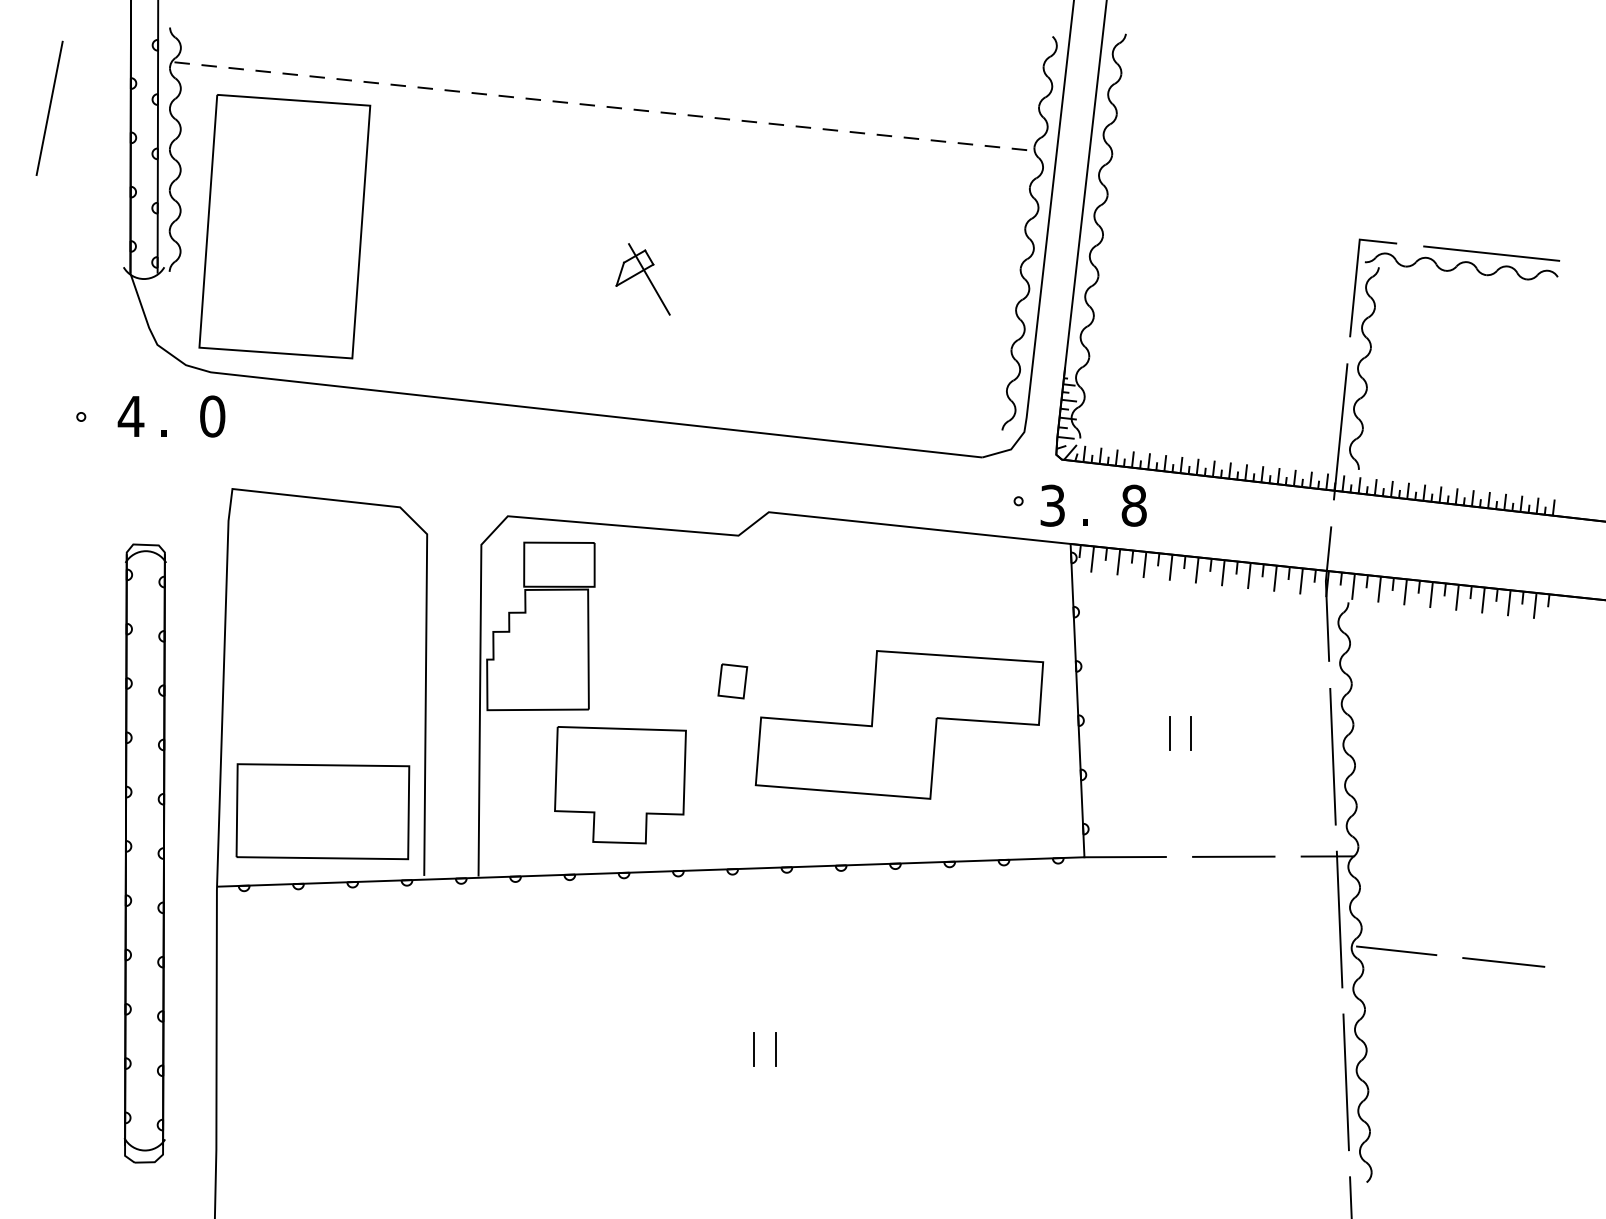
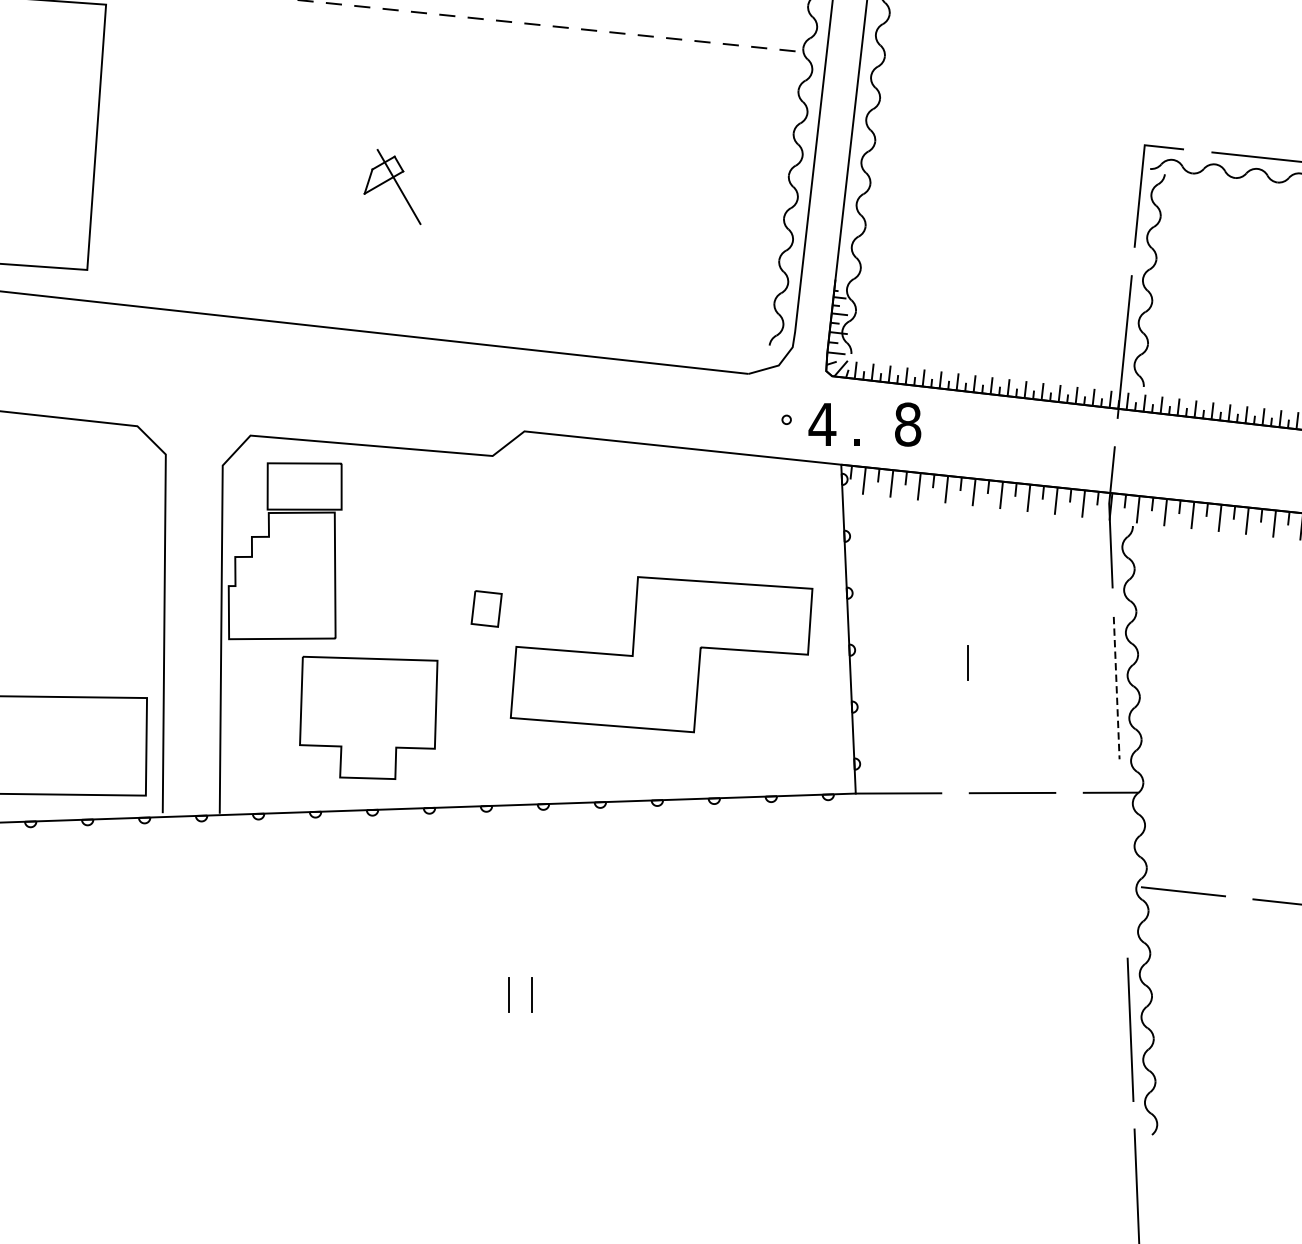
text: (1052, 505) -> (822, 424), 3 -> 4
line: (1169, 732) -> (945, 662), removed
line: (1333, 756) -> (1117, 687), solid -> dashed
line: (1339, 919) -> (1123, 858), removed

